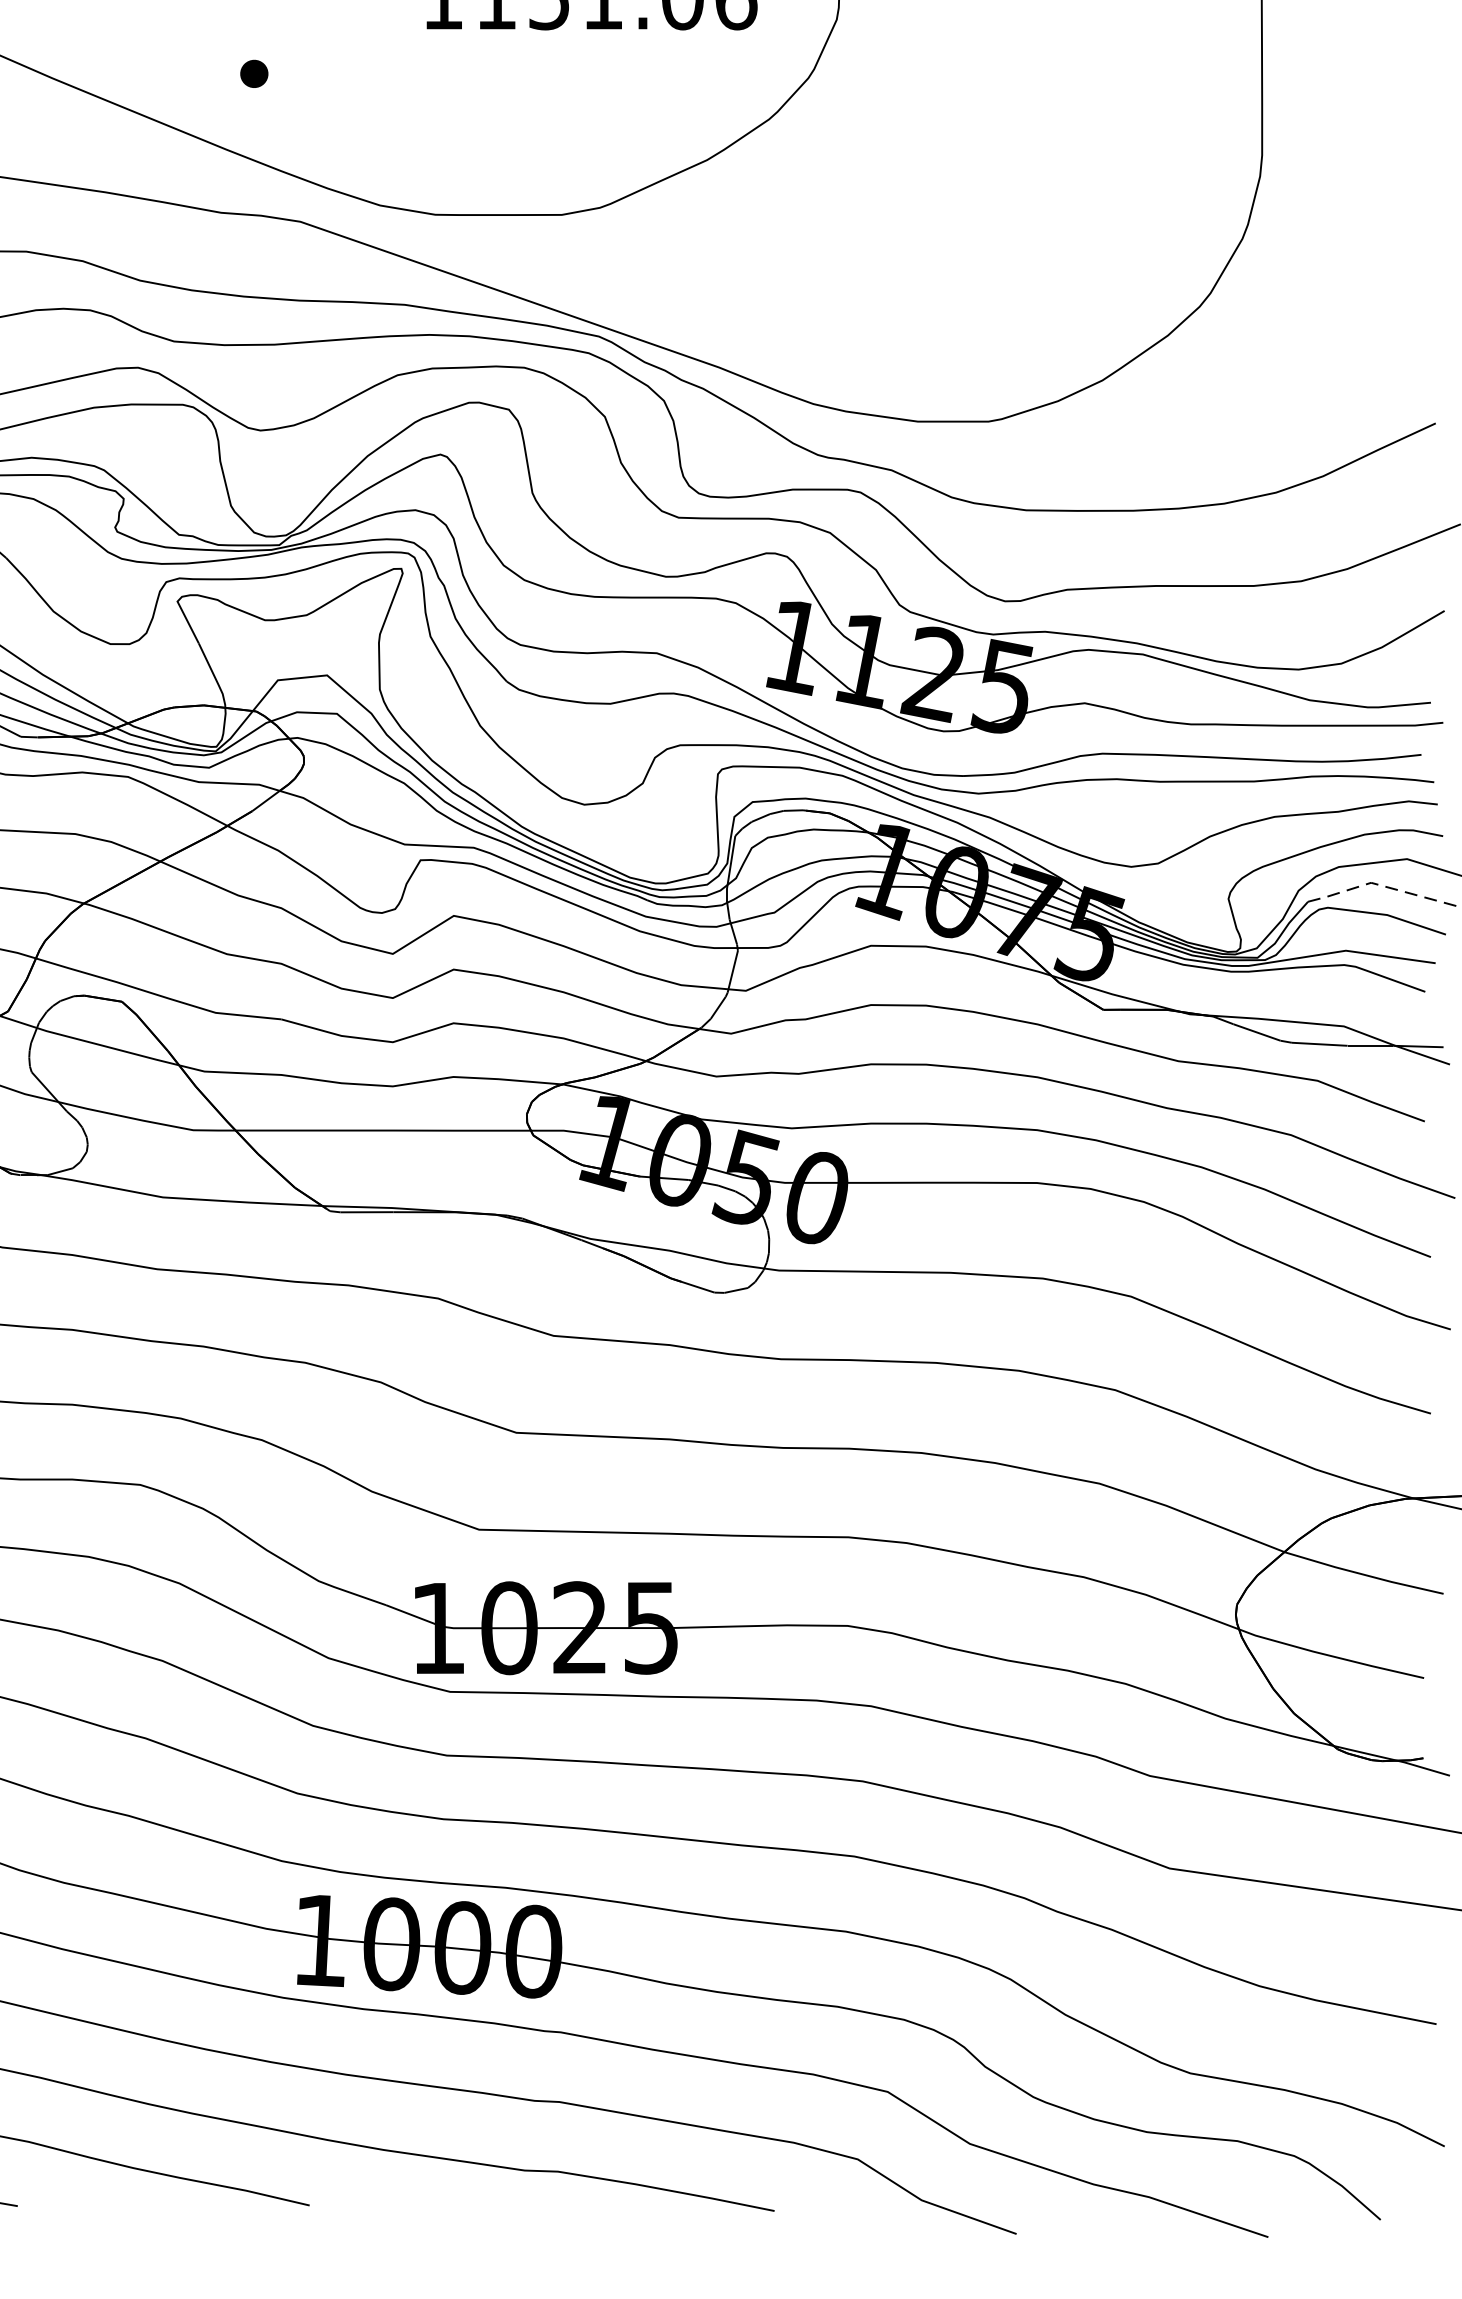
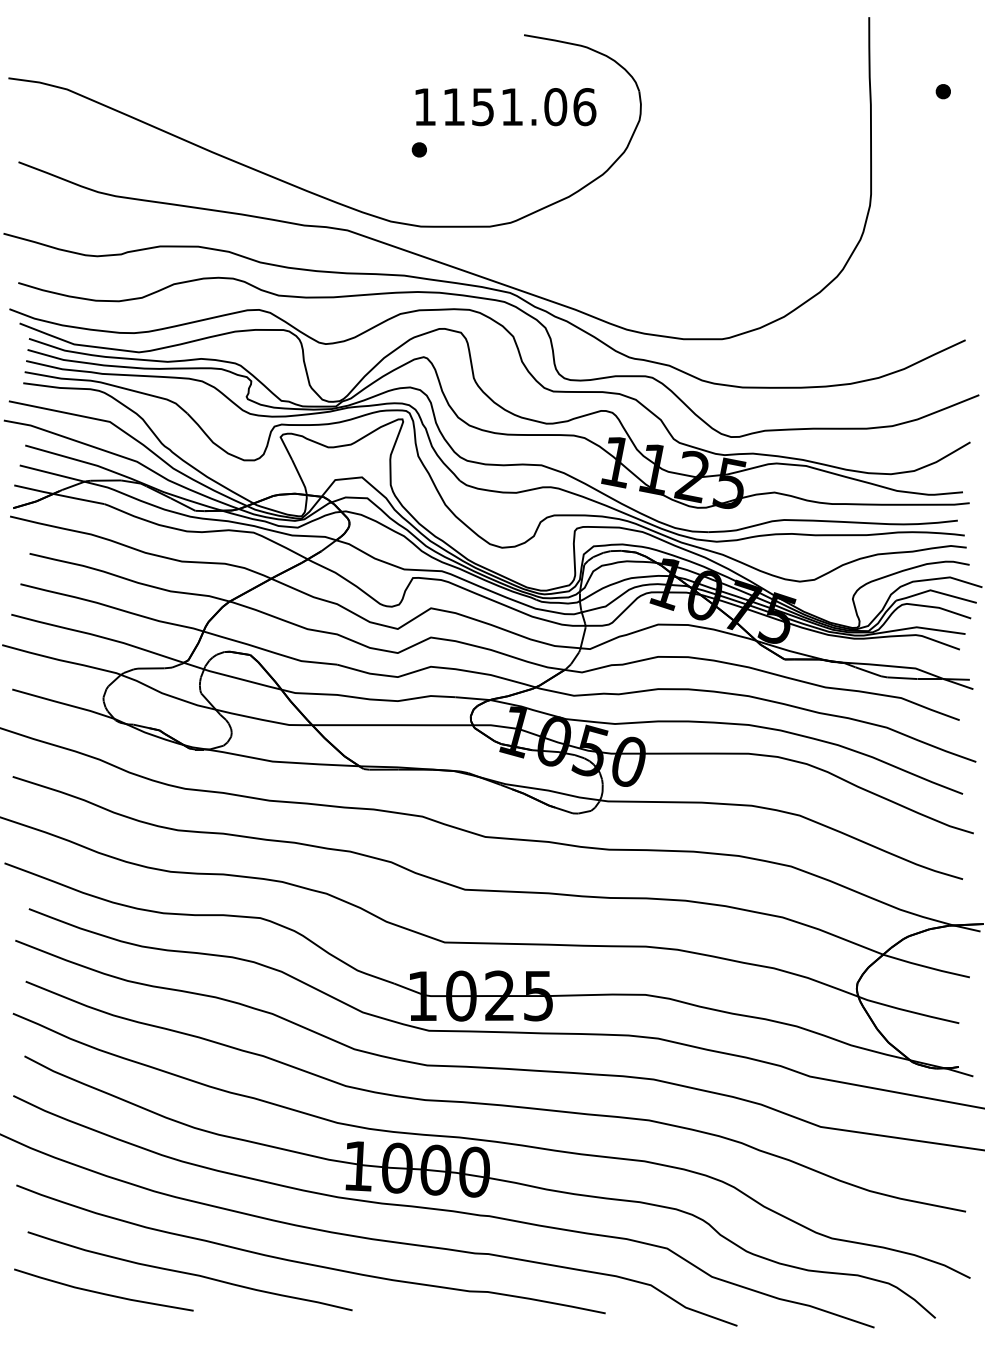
part: (252, 73) -> (418, 149), moved
line: (1380, 885) -> (935, 591), dashed -> solid

